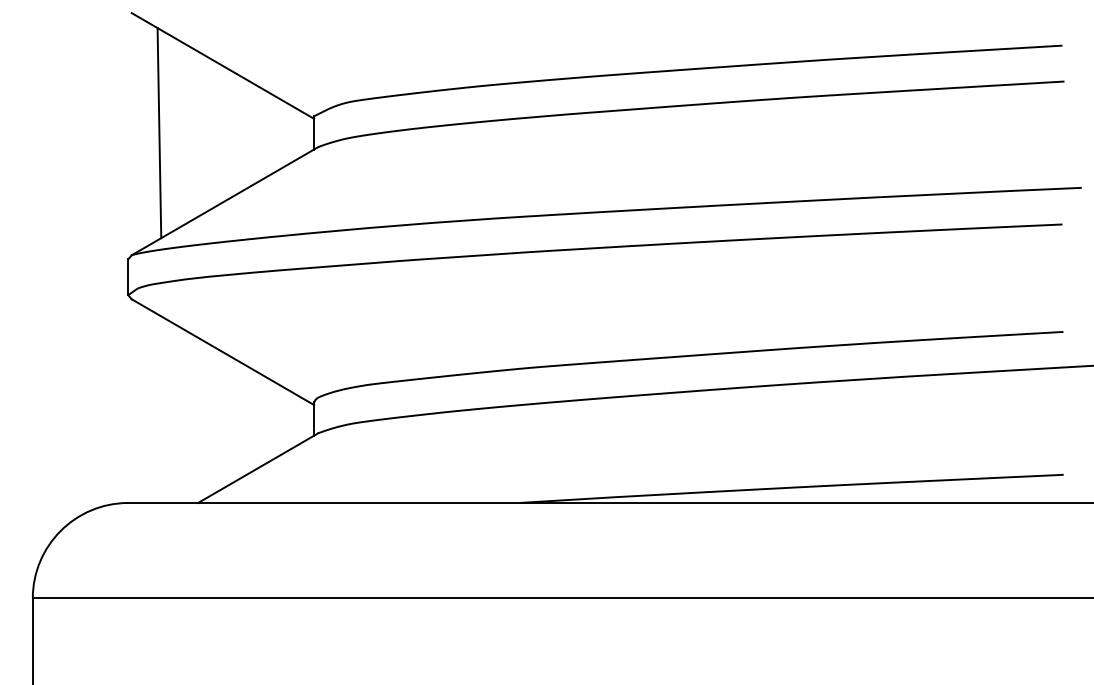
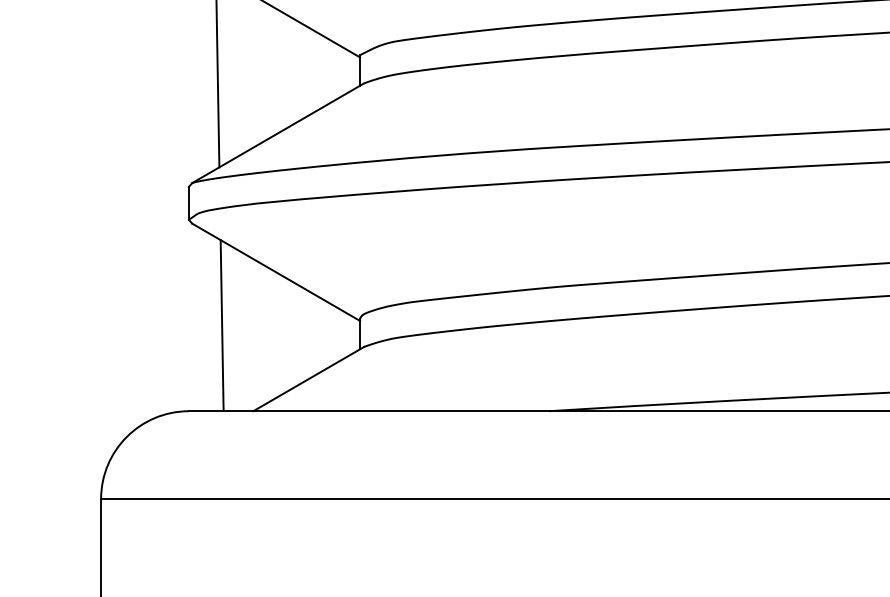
line: (163, 409) -> (221, 325), added

